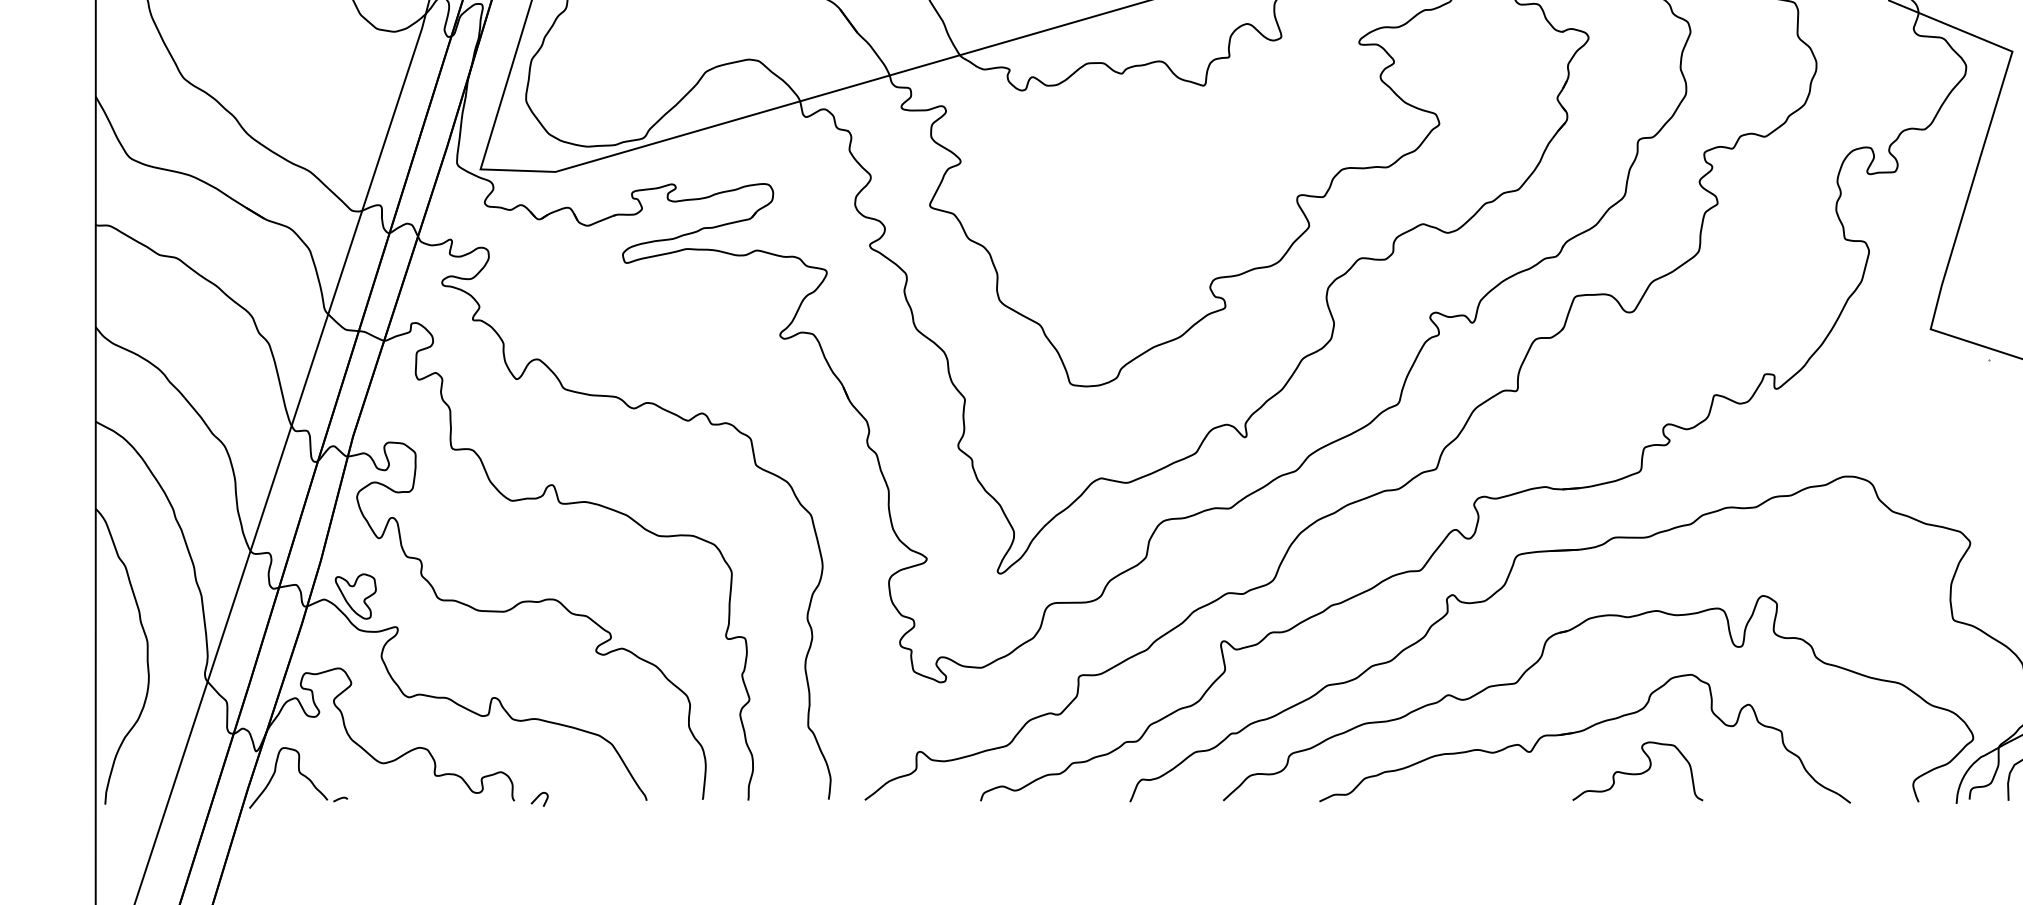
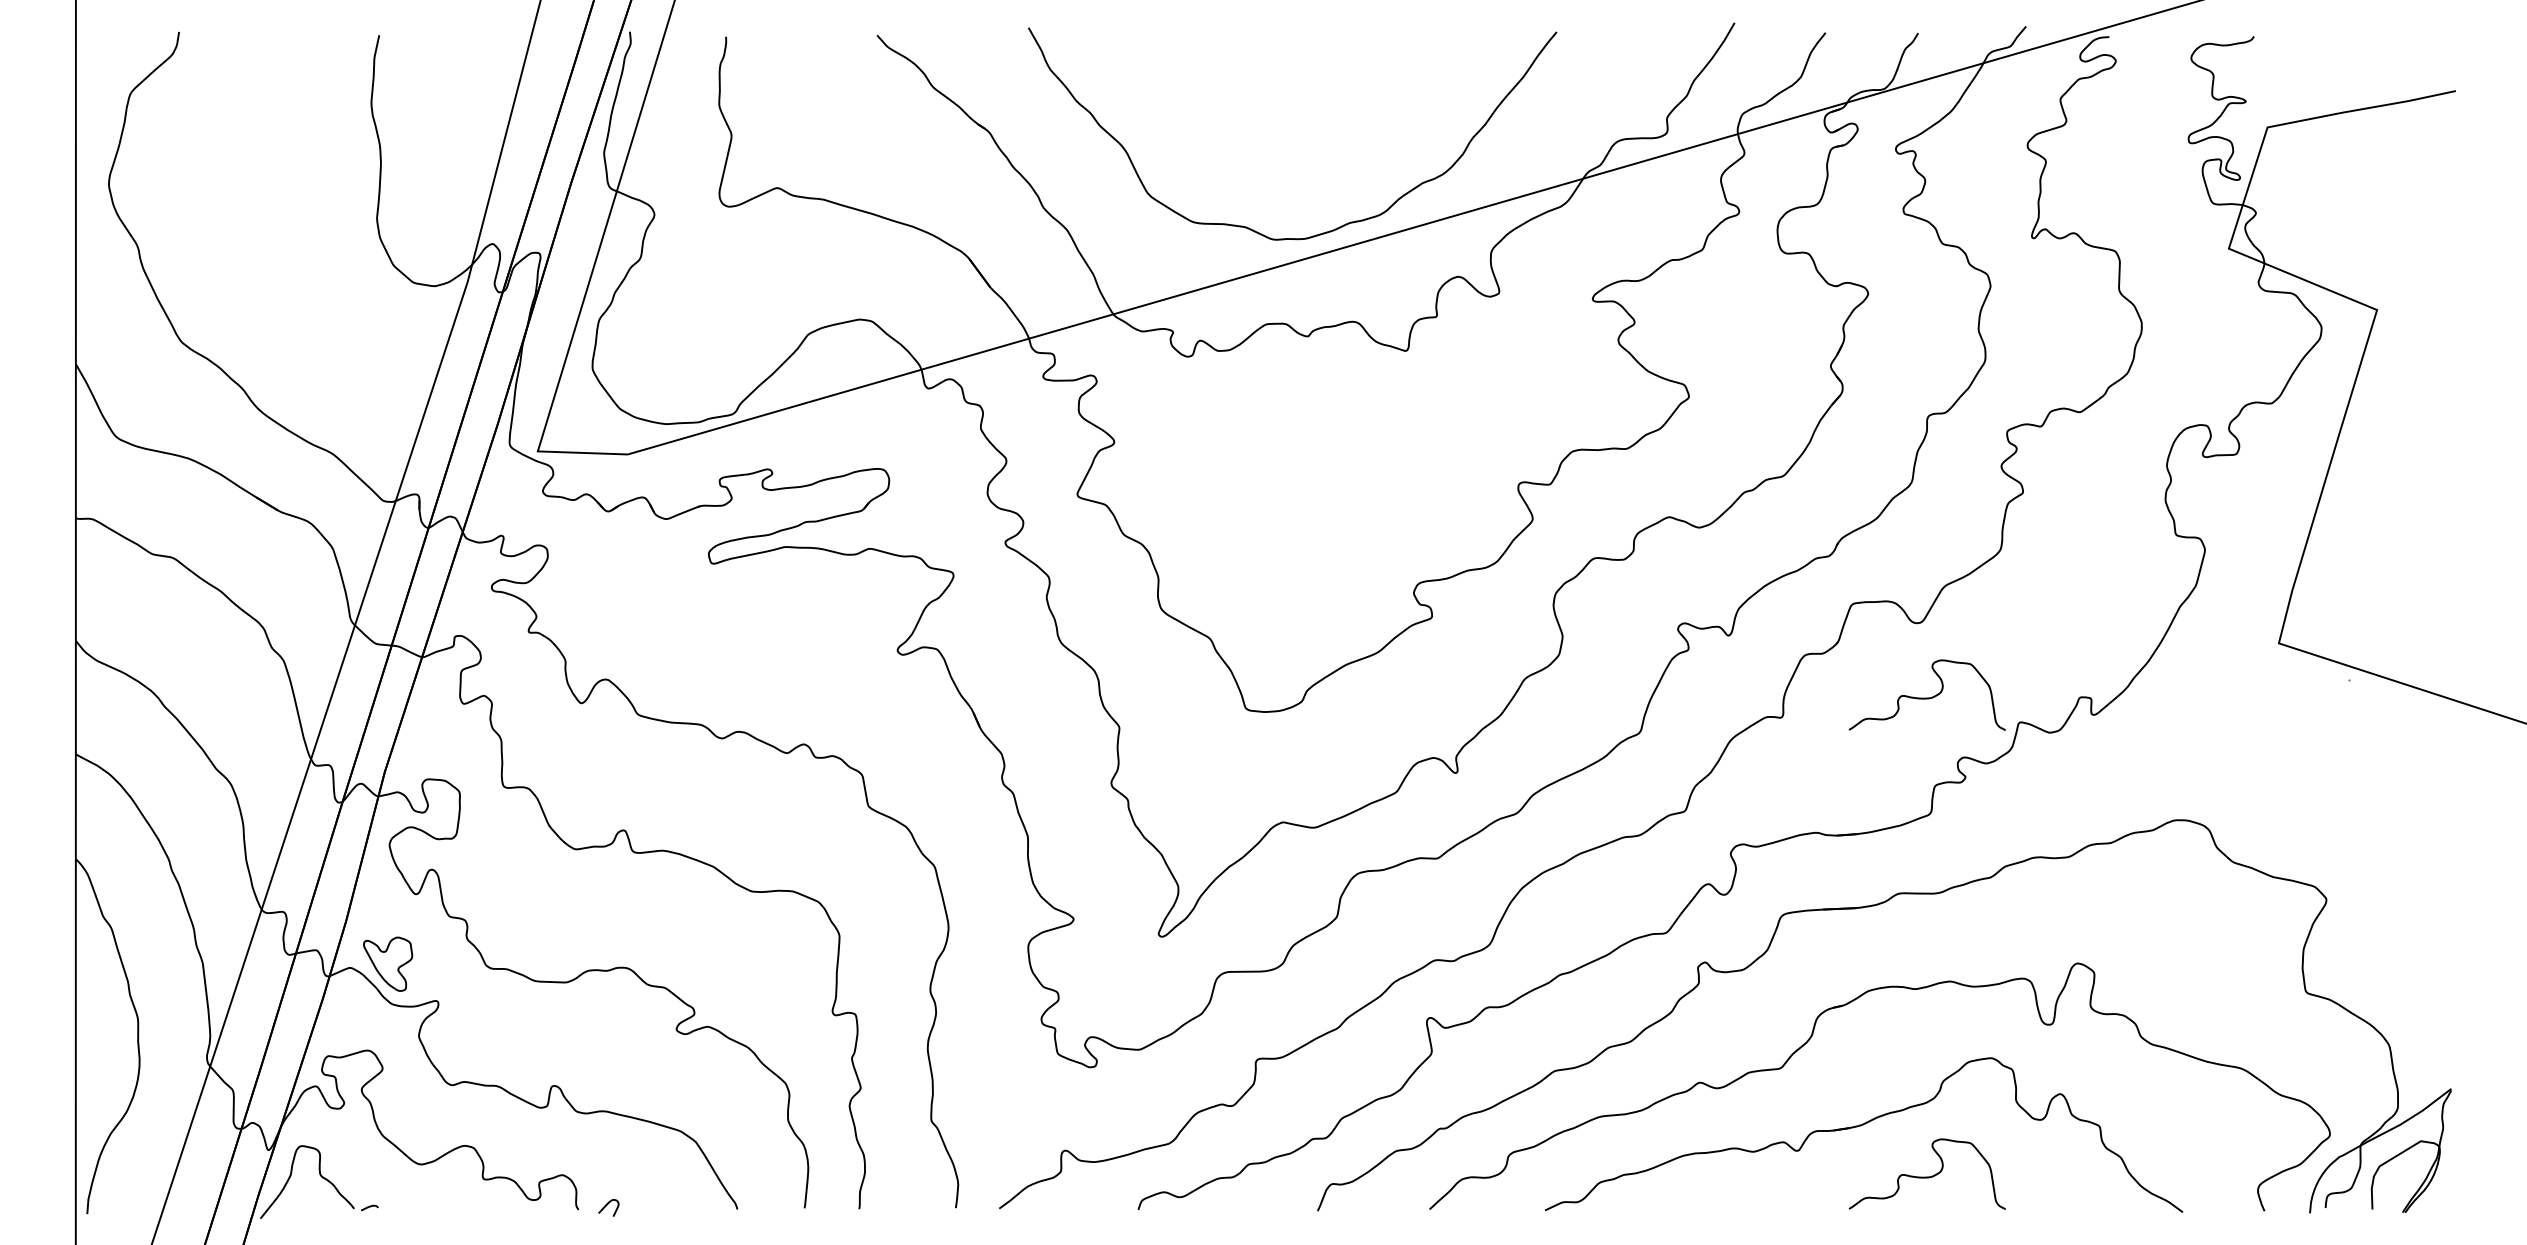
curve: (1637, 374) -> (1926, 697), added

